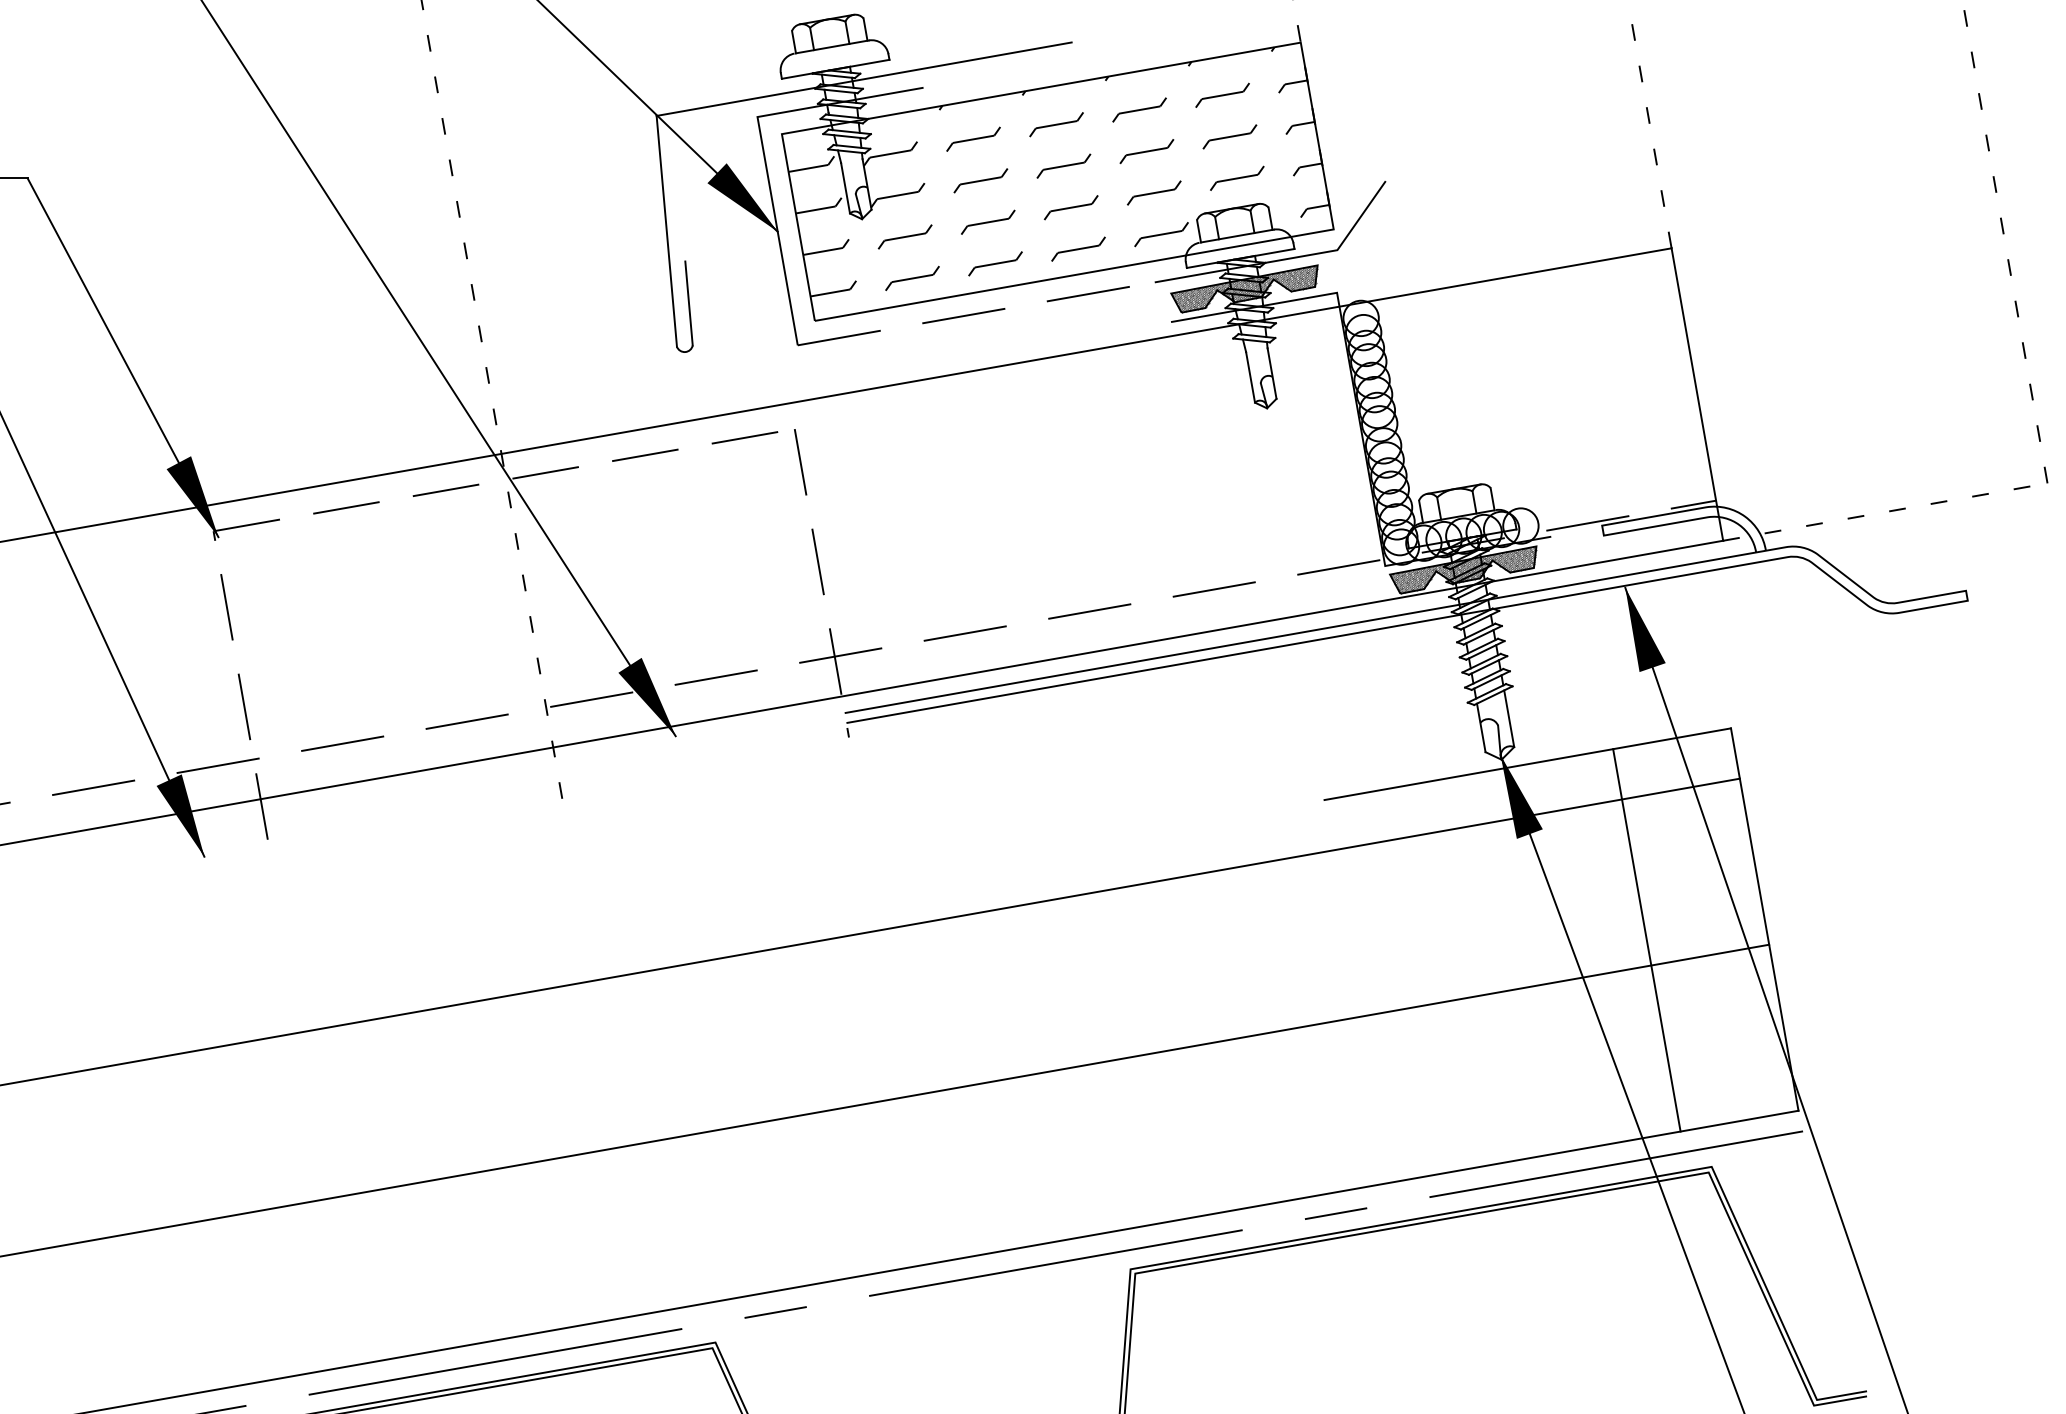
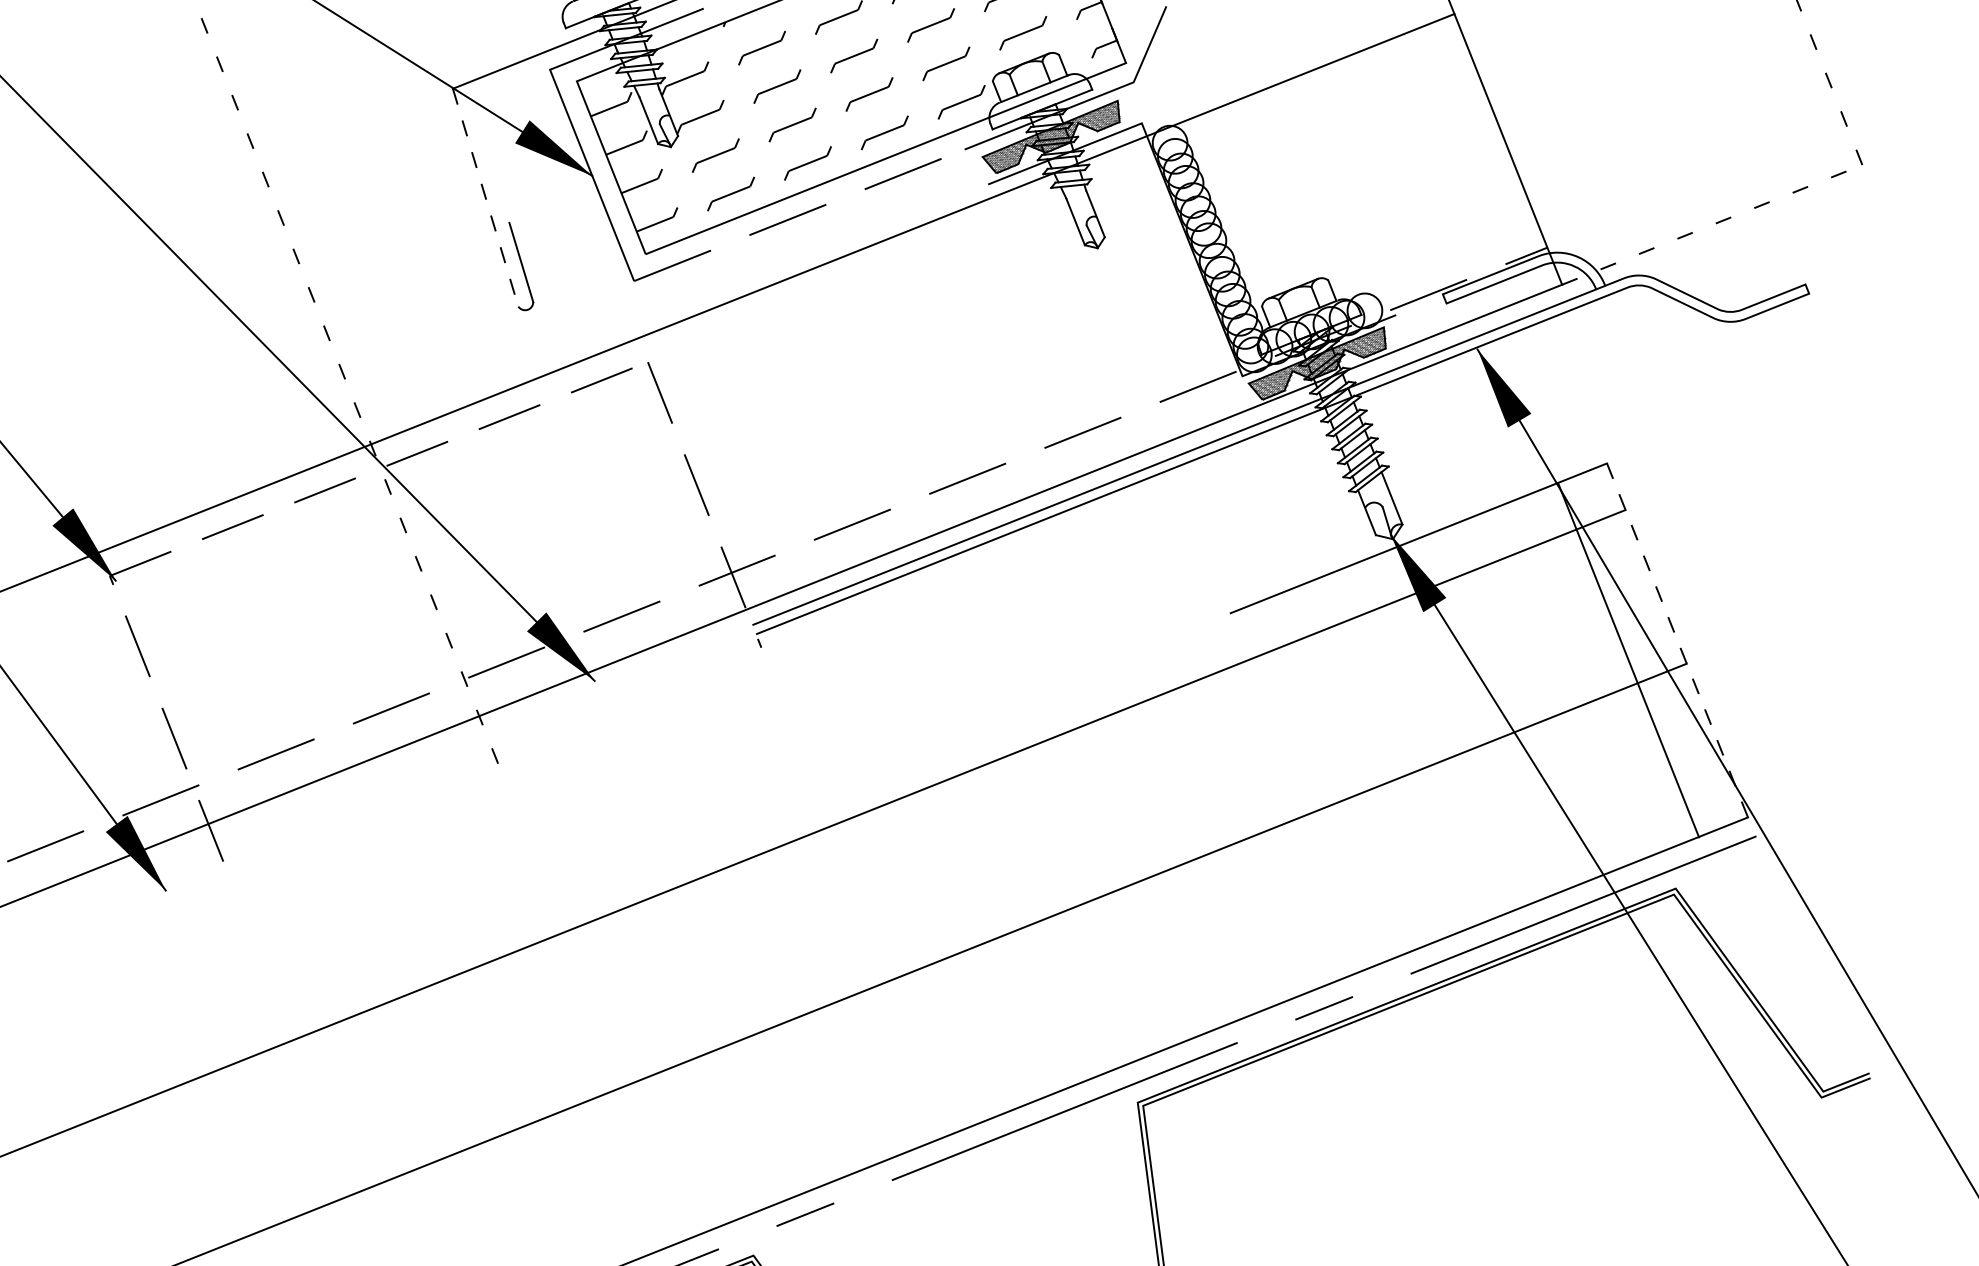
line: (666, 231) -> (485, 197), solid -> dashed
line: (1764, 920) -> (1677, 641), solid -> dashed
line: (1646, 940) -> (1628, 660), moved

